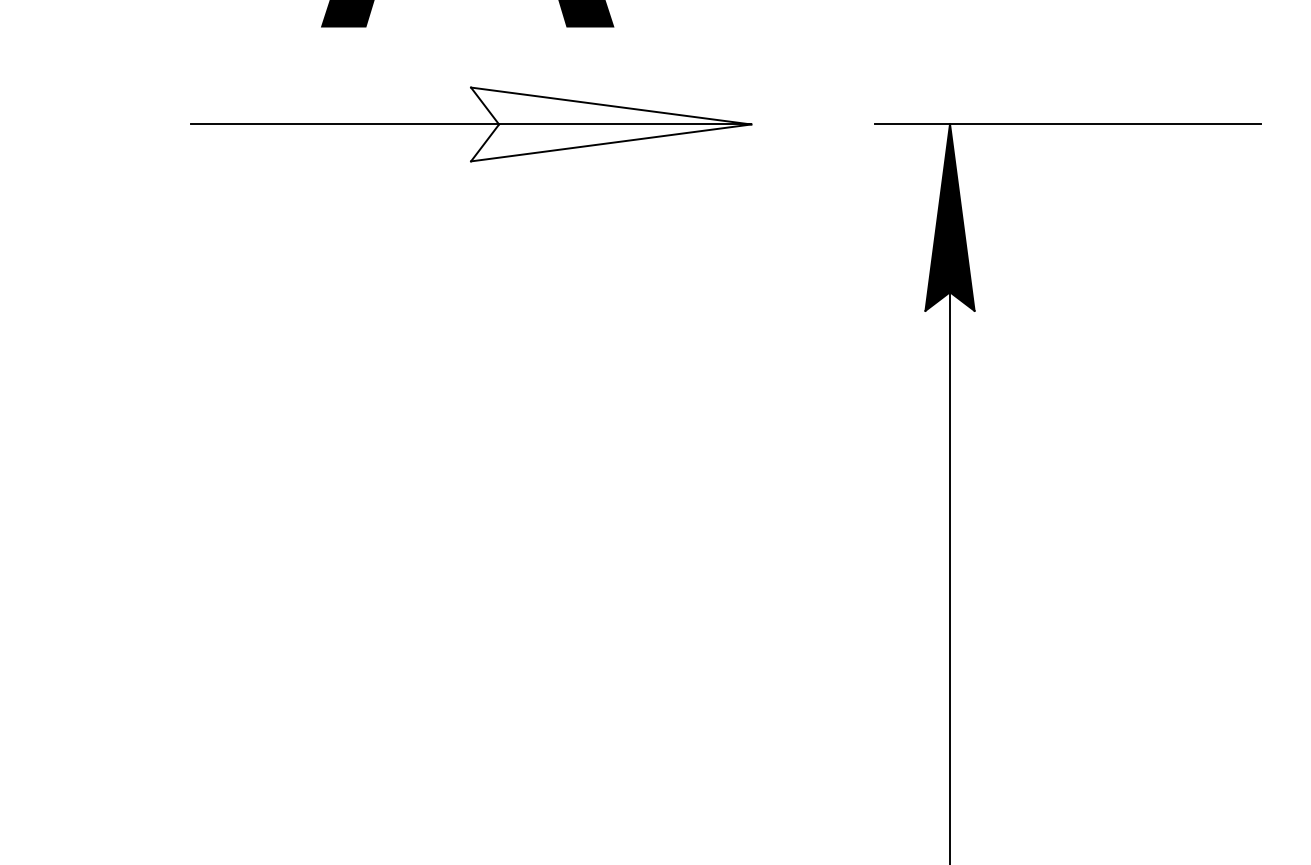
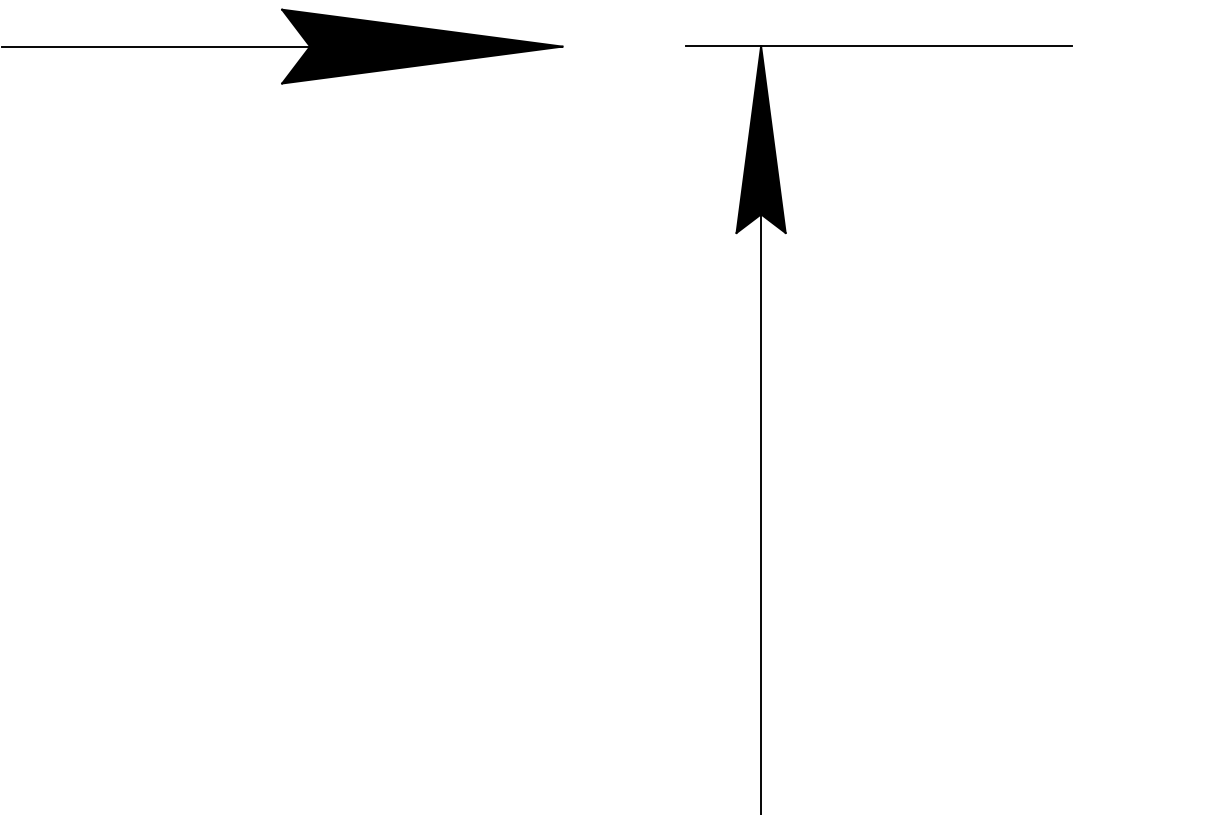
fill: (611, 124) -> (422, 46), added

